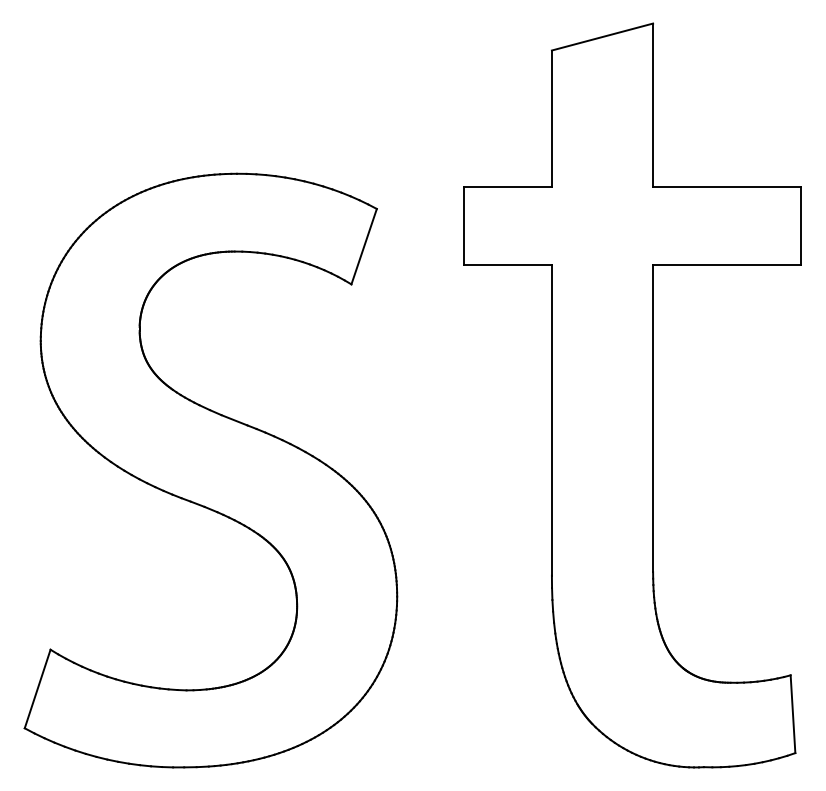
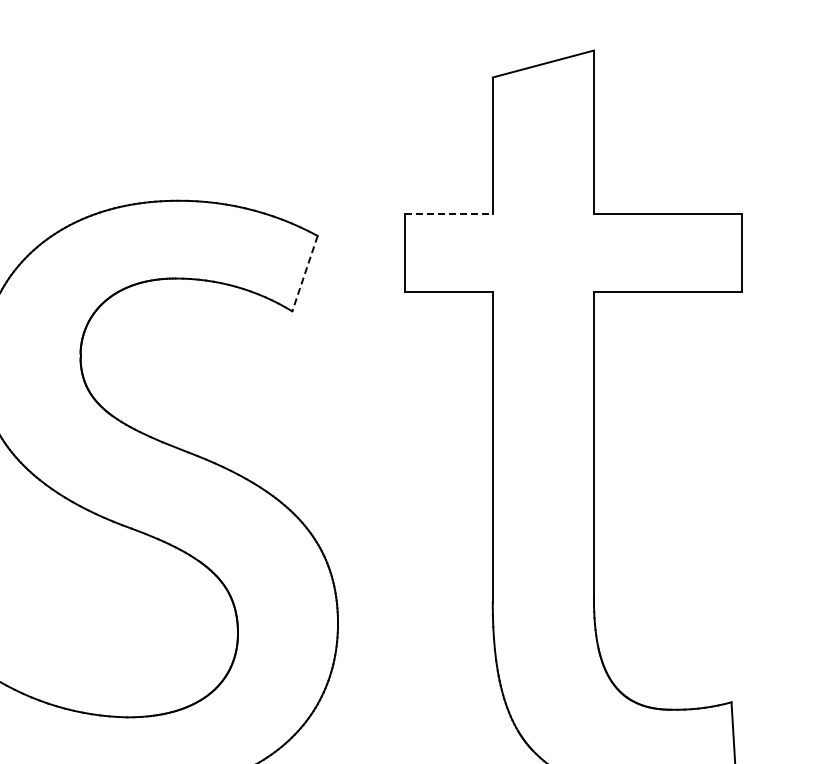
line: (508, 186) -> (449, 213), solid -> dashed
line: (364, 246) -> (305, 273), solid -> dashed

